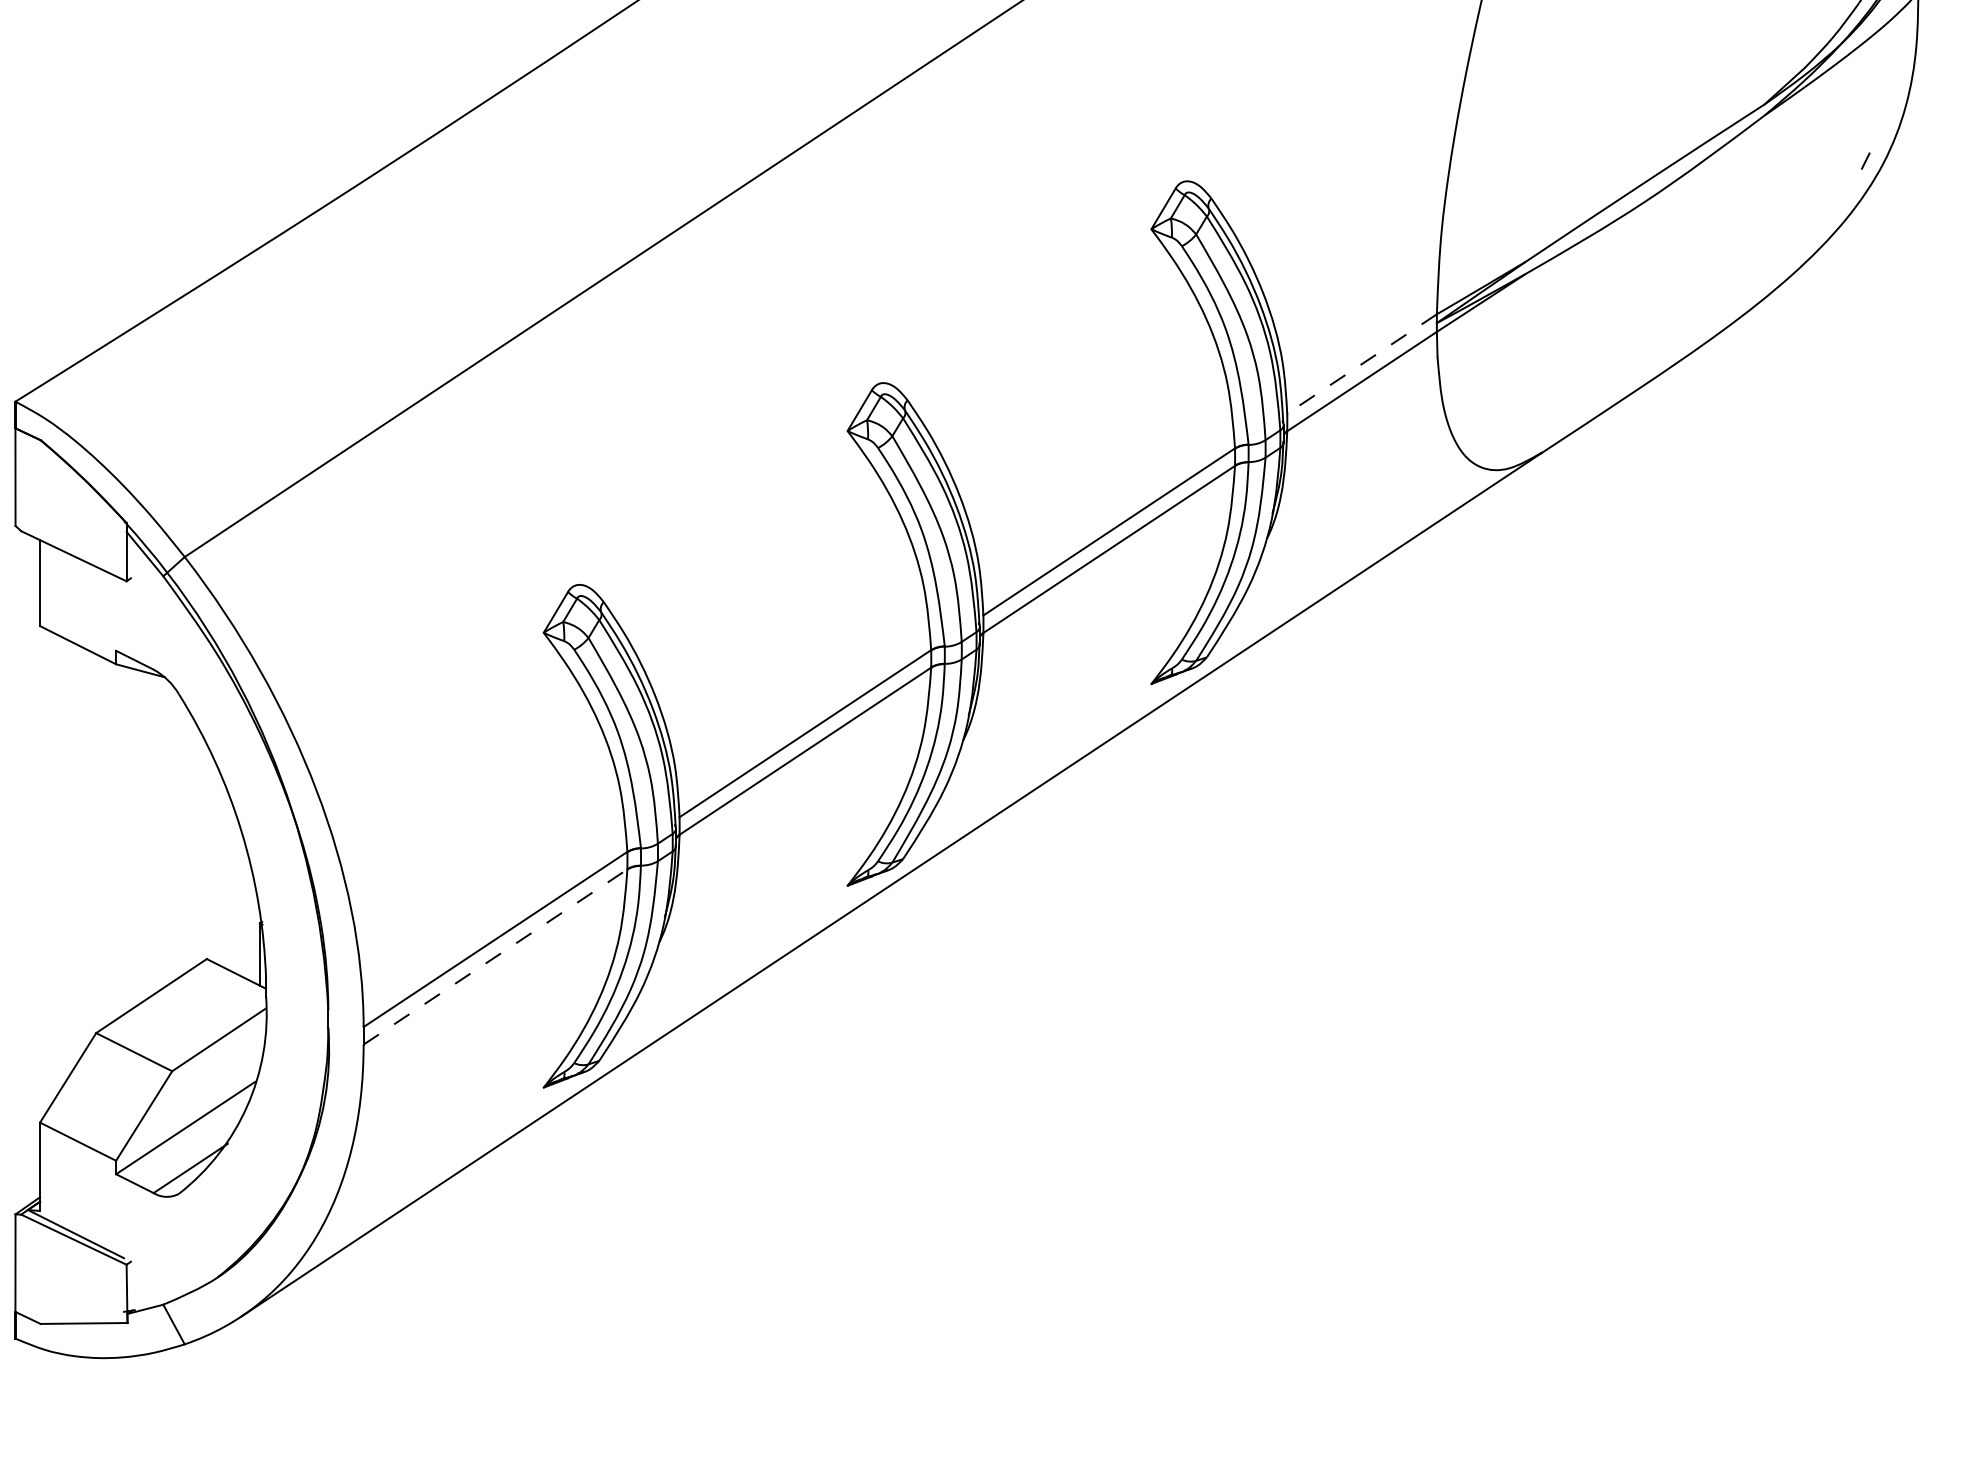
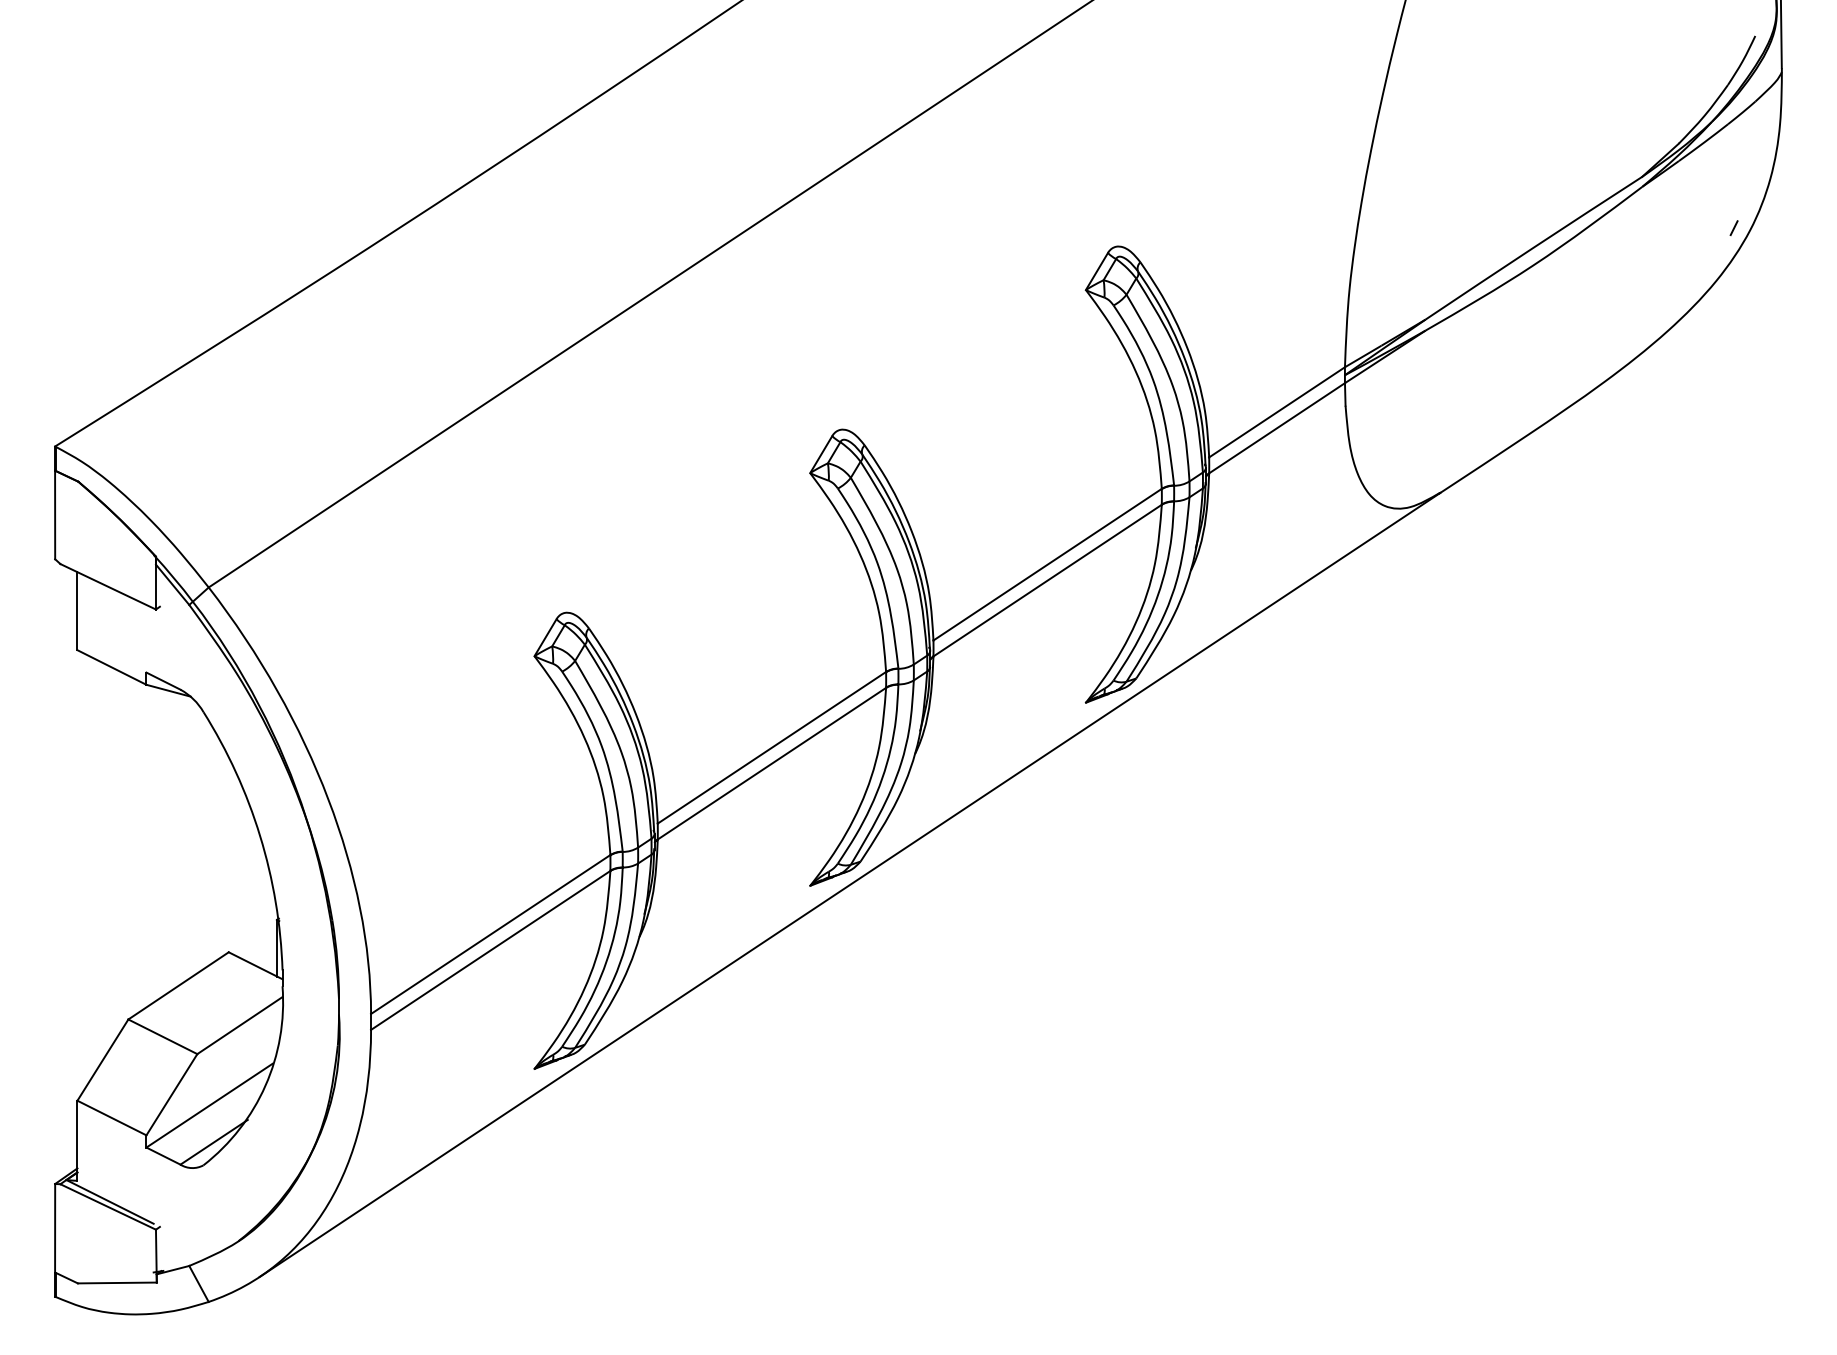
line: (1362, 364) -> (1277, 412), dashed -> solid
line: (495, 957) -> (490, 950), dashed -> solid

